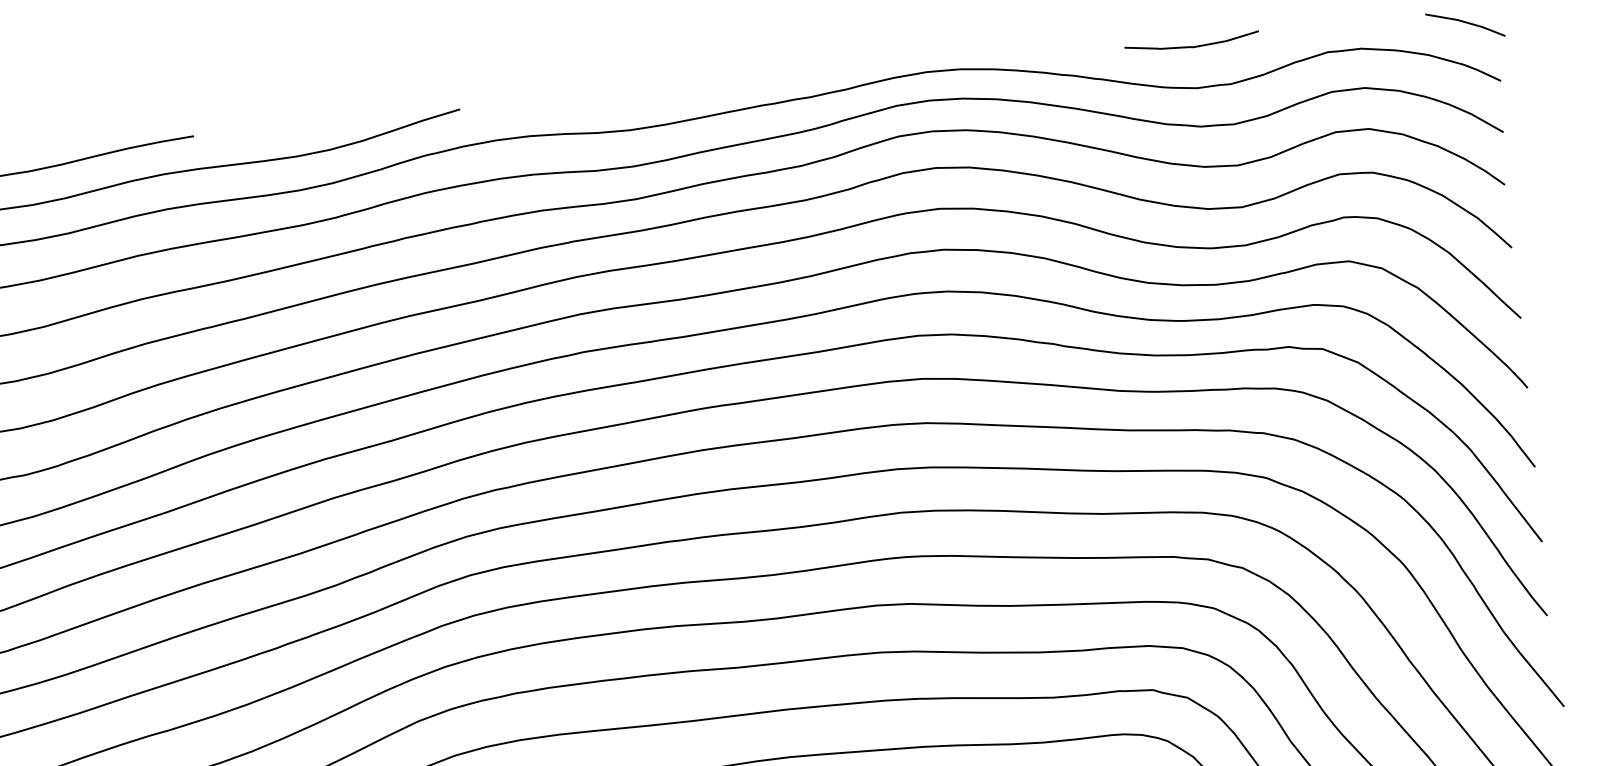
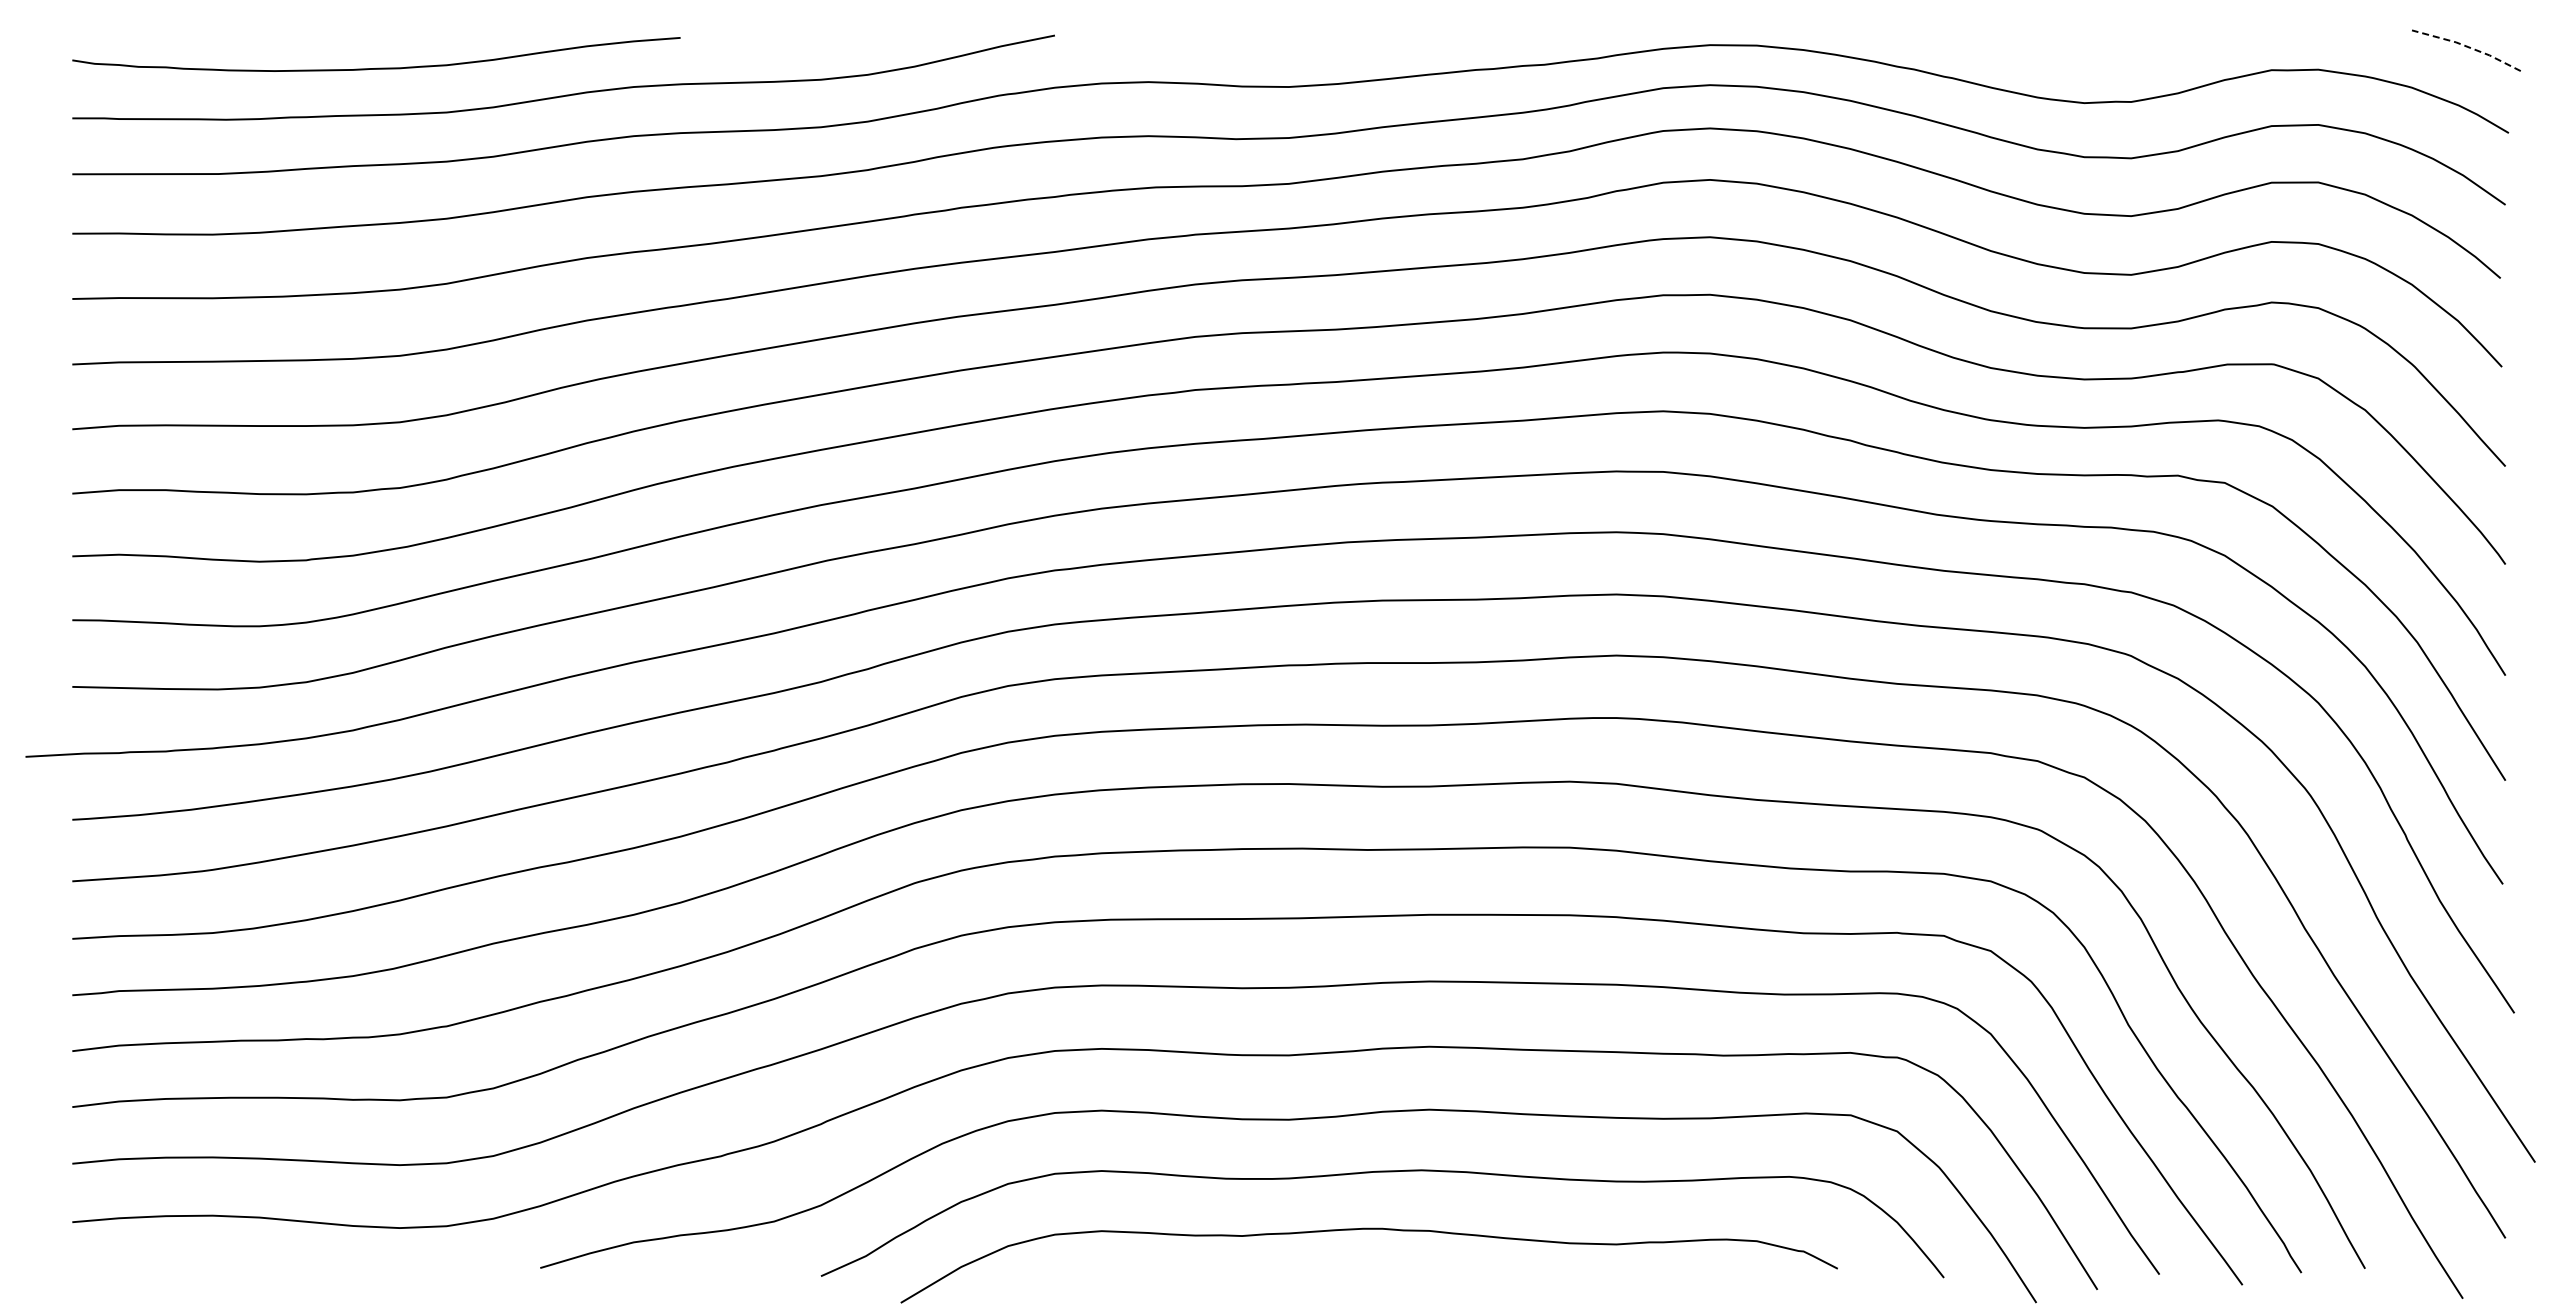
line: (1465, 22) -> (2467, 46), solid -> dashed
curve: (1192, 46) -> (2083, 44), removed

